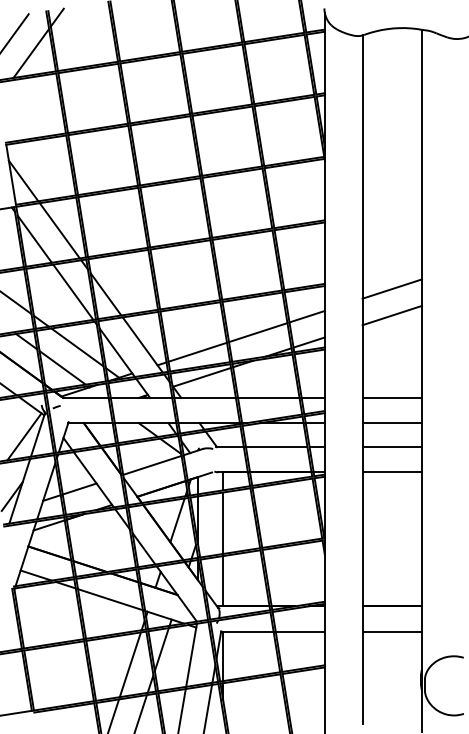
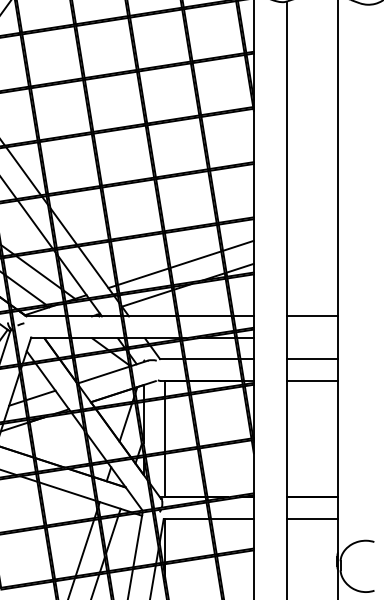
line: (391, 288) -> (311, 221), removed
line: (391, 315) -> (311, 244), removed
line: (391, 423) -> (311, 338), removed

